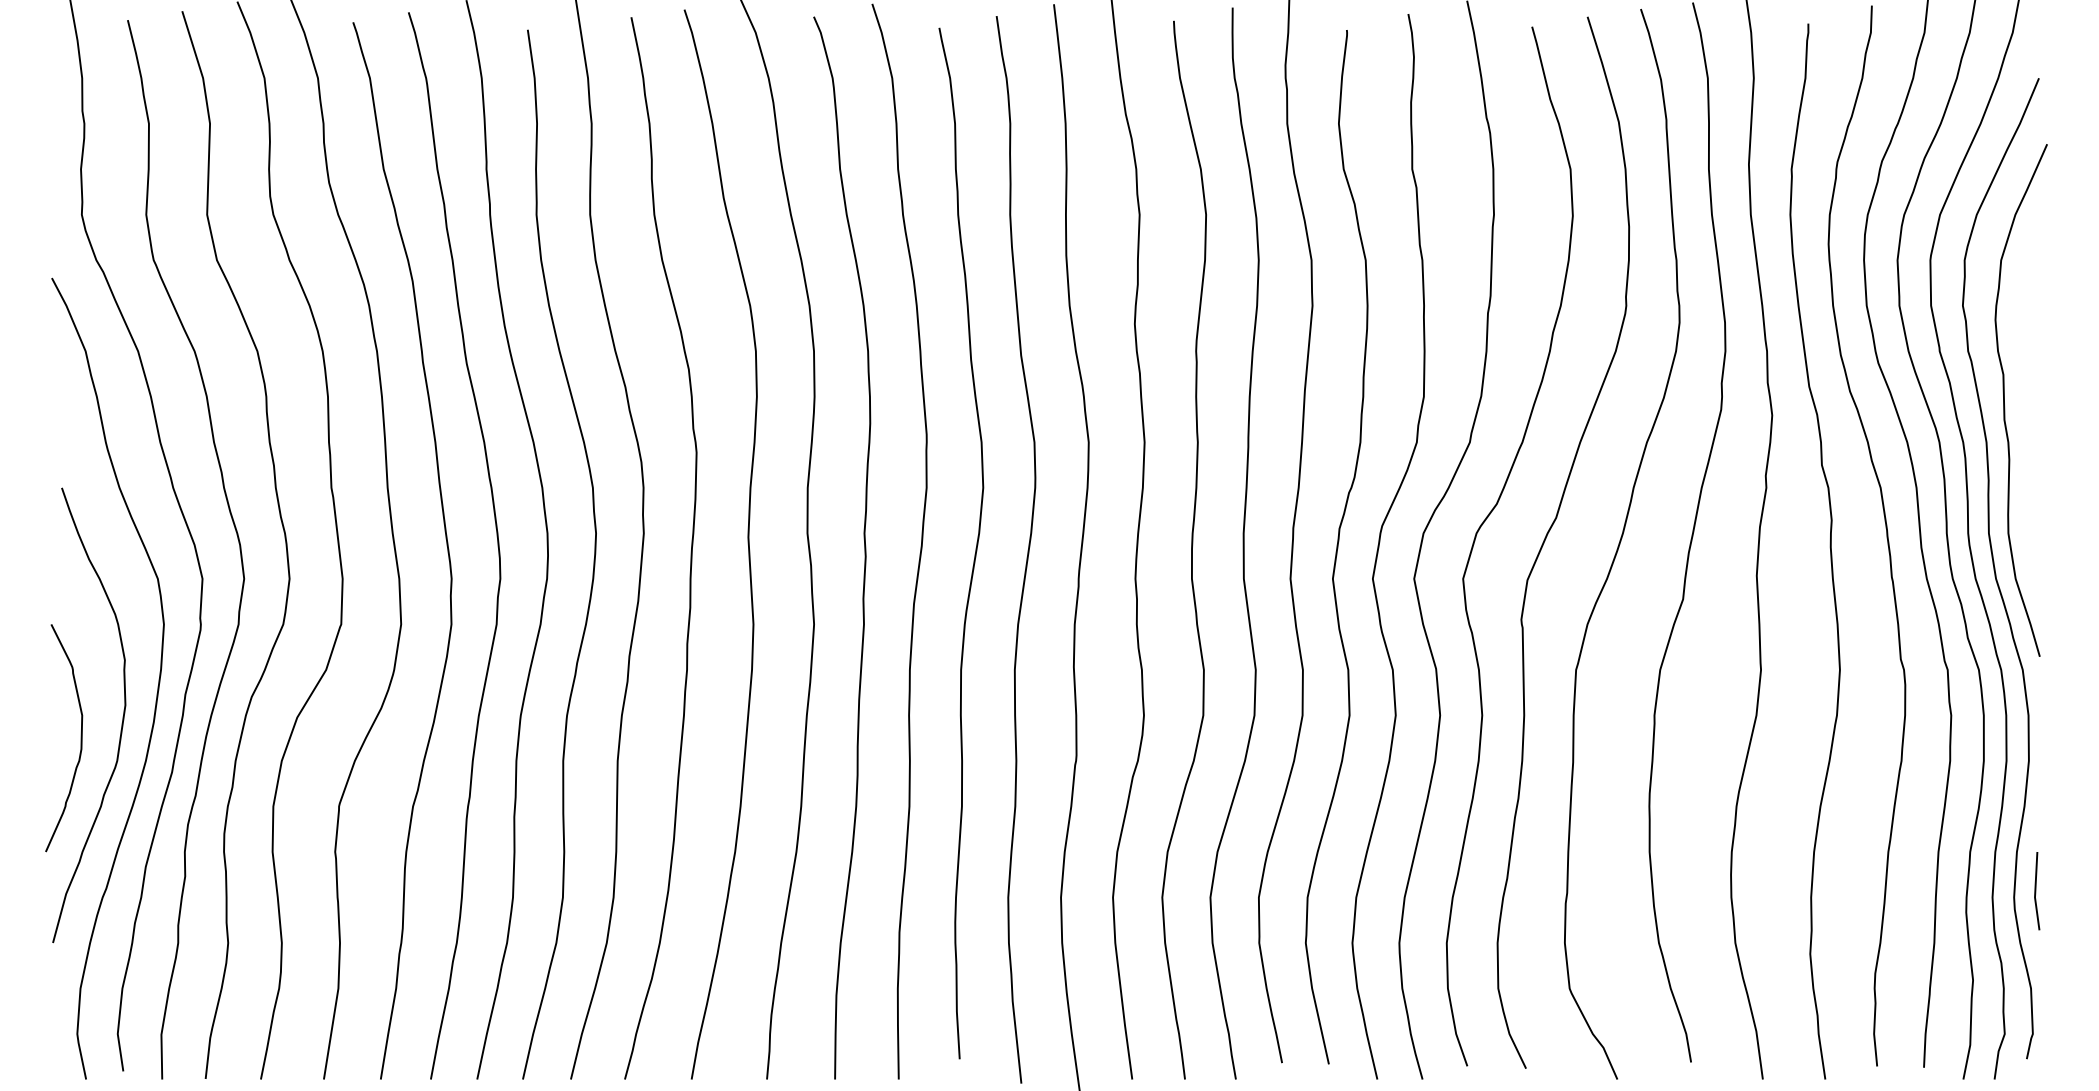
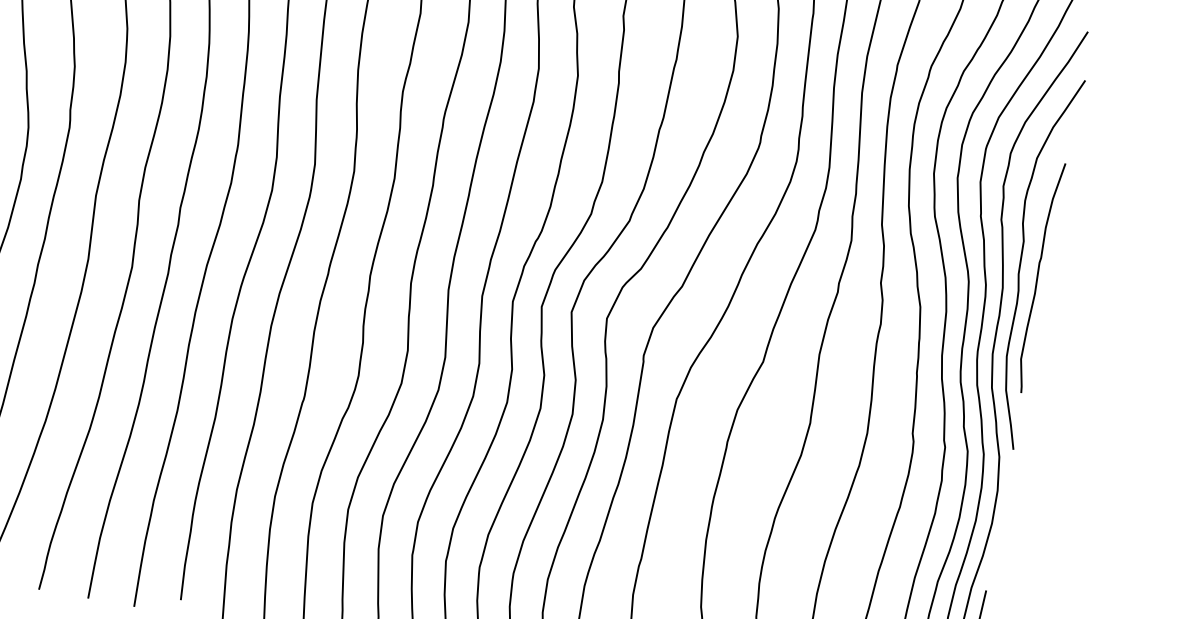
curve: (2031, 419) -> (1038, 277), added

